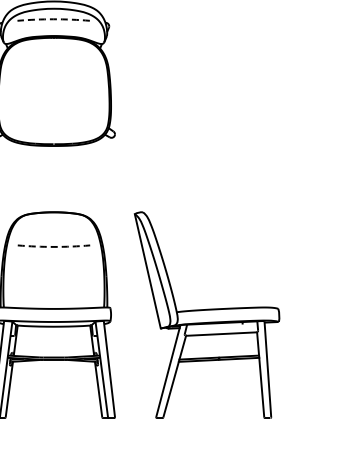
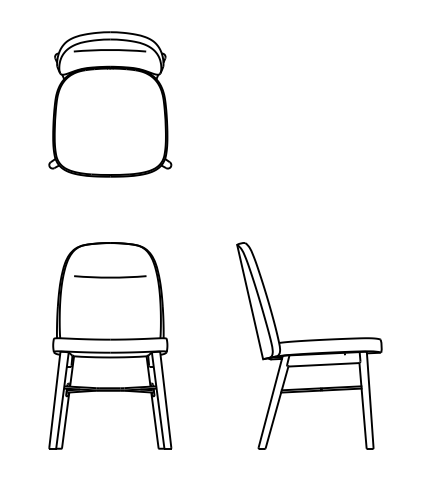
arc: (54, 19) -> (110, 50), dashed -> solid
arc: (54, 246) -> (110, 277), dashed -> solid
part: (207, 314) -> (309, 345), moved

